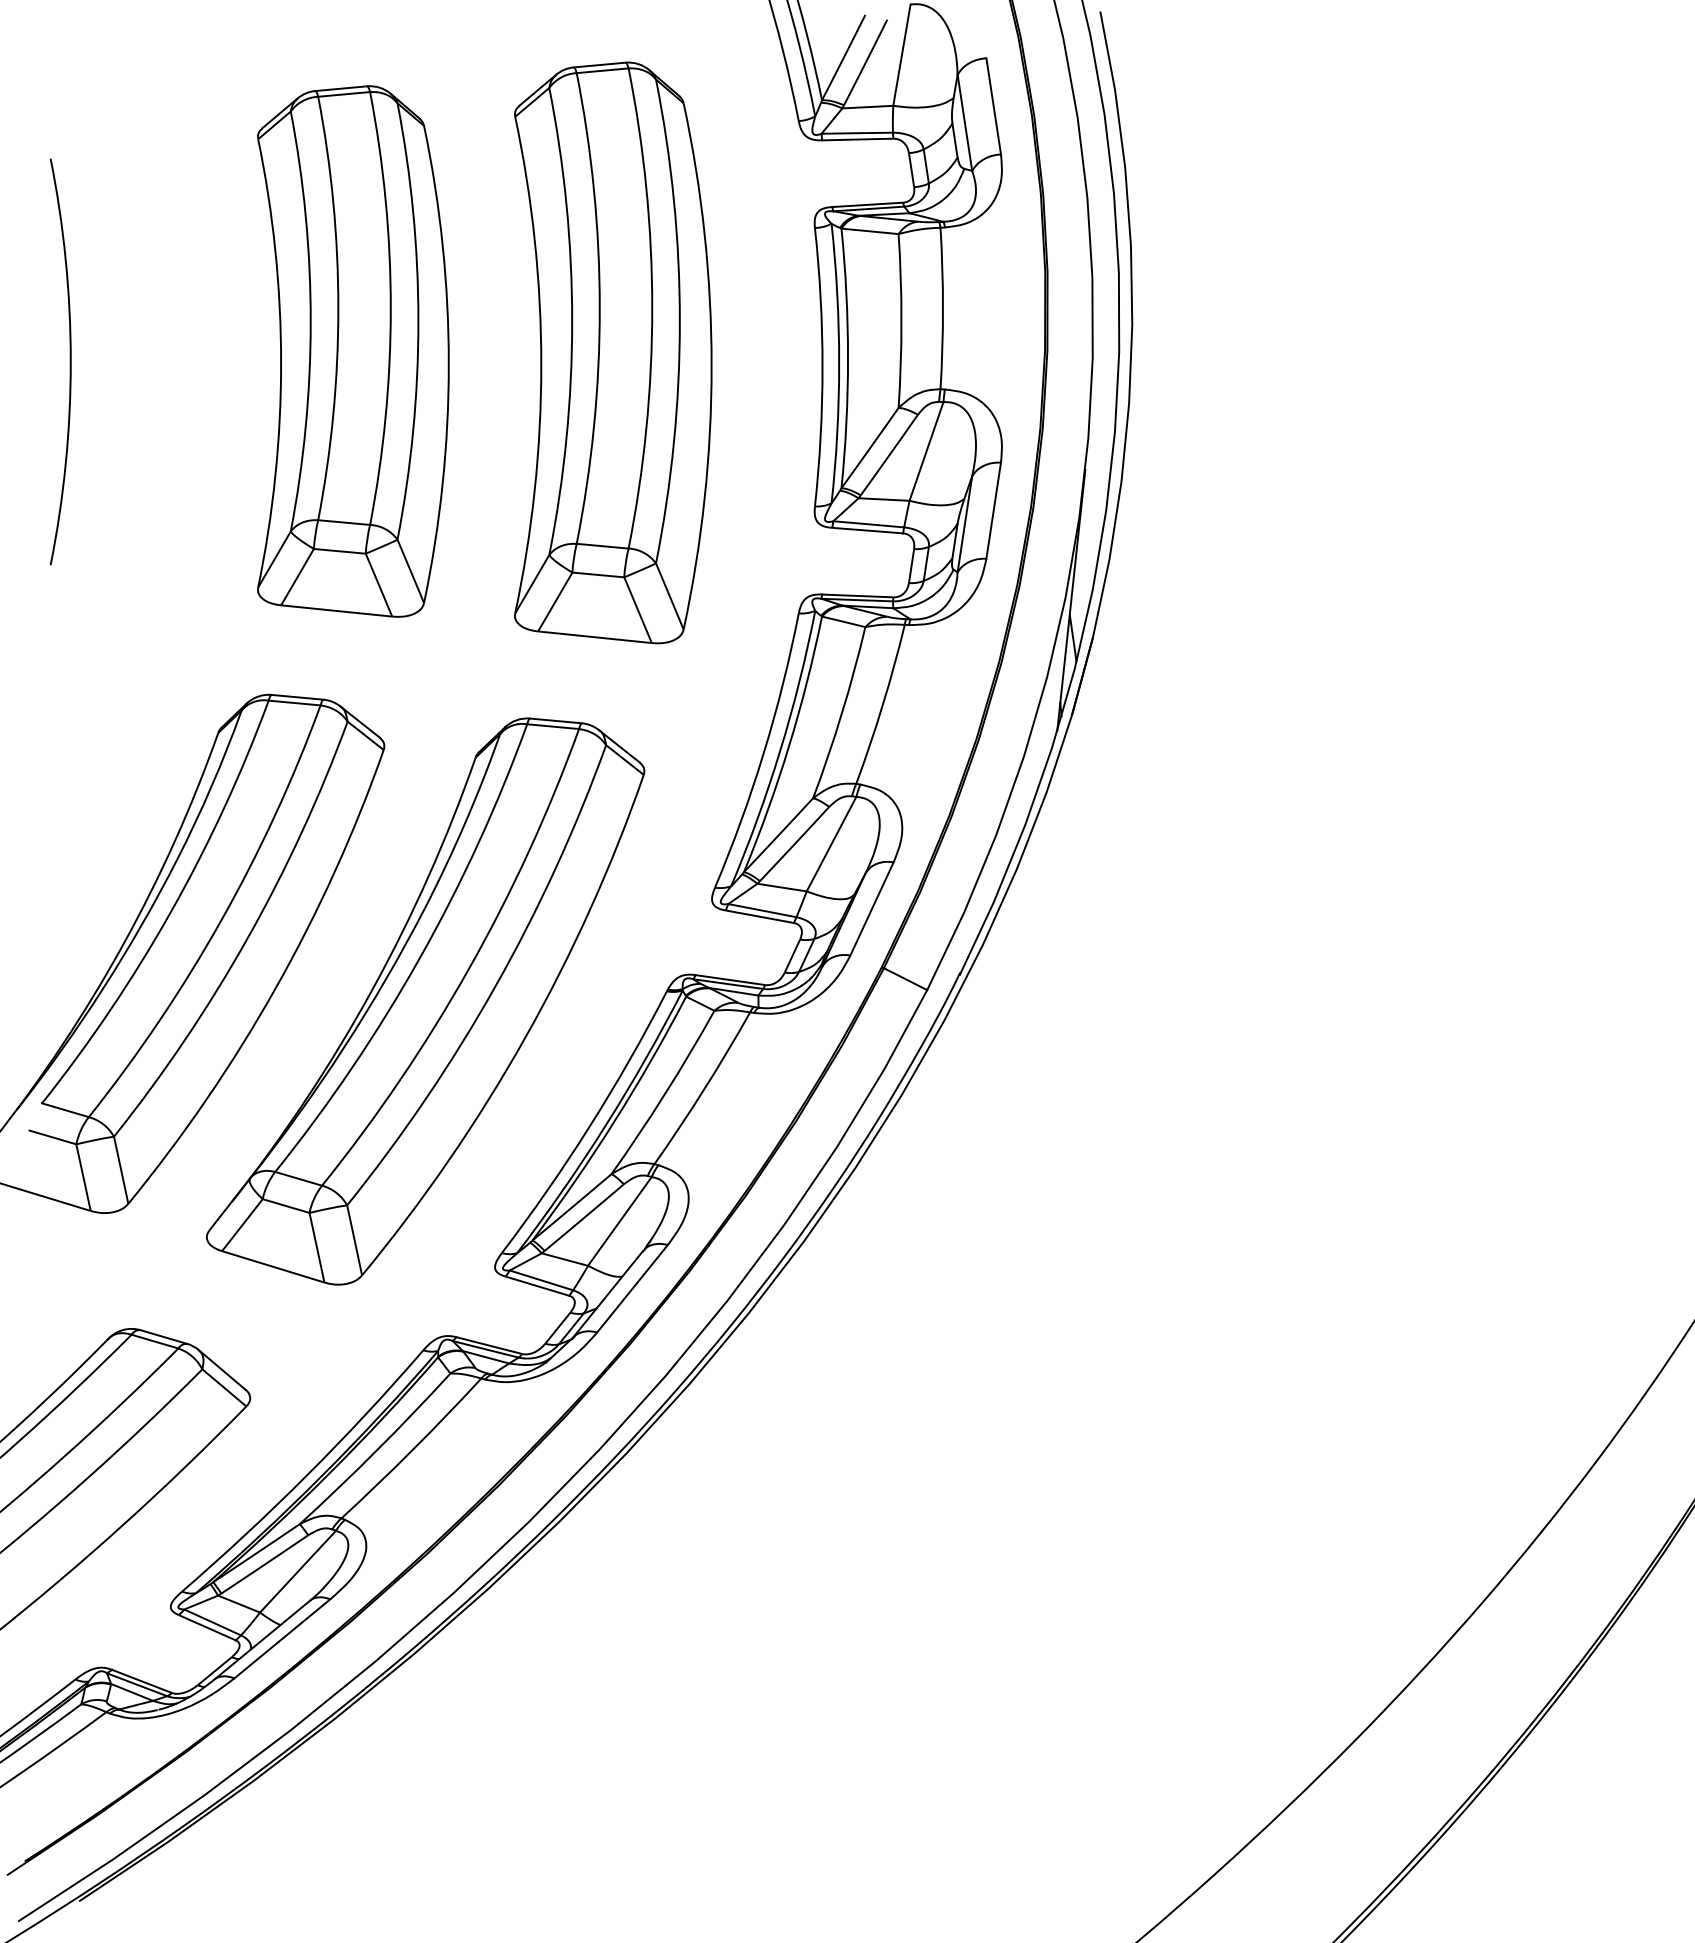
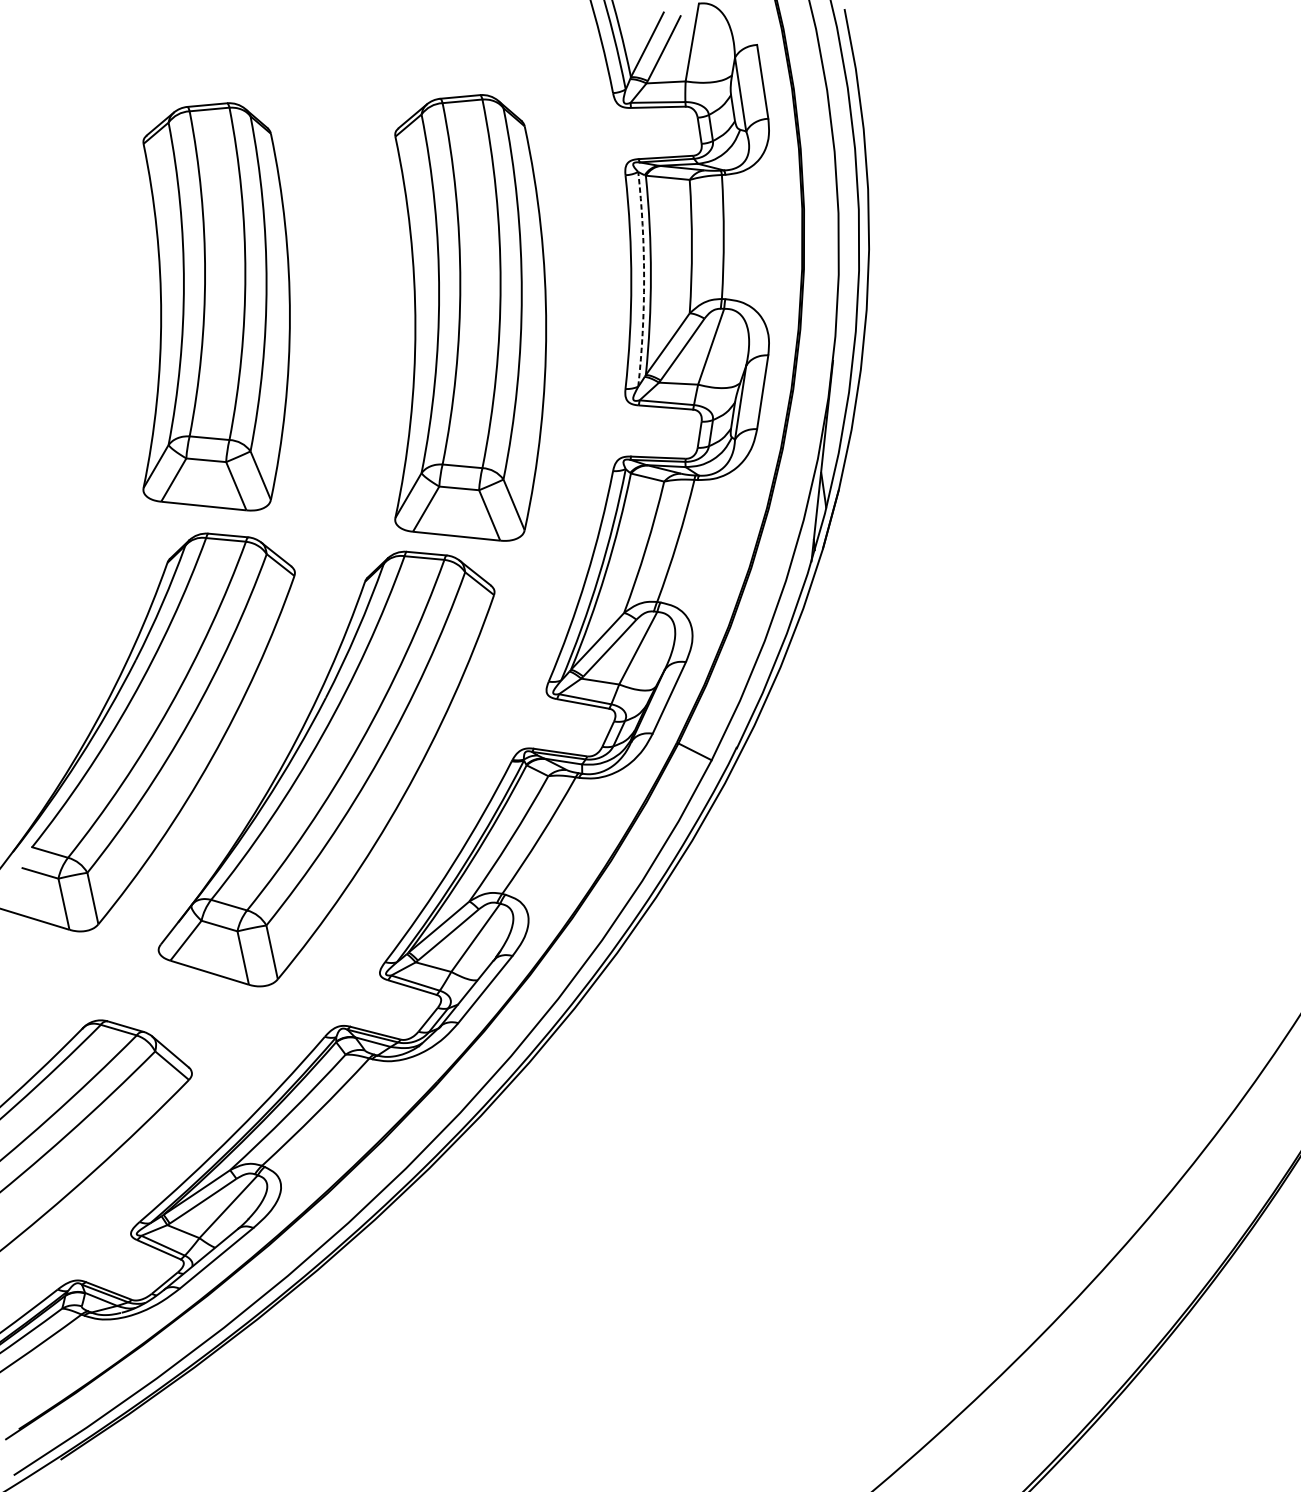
part: (353, 351) -> (216, 306), moved
part: (613, 352) -> (470, 317), moved
arc: (69, 361) -> (53, 277), removed
arc: (839, 363) -> (644, 279), solid -> dashed

